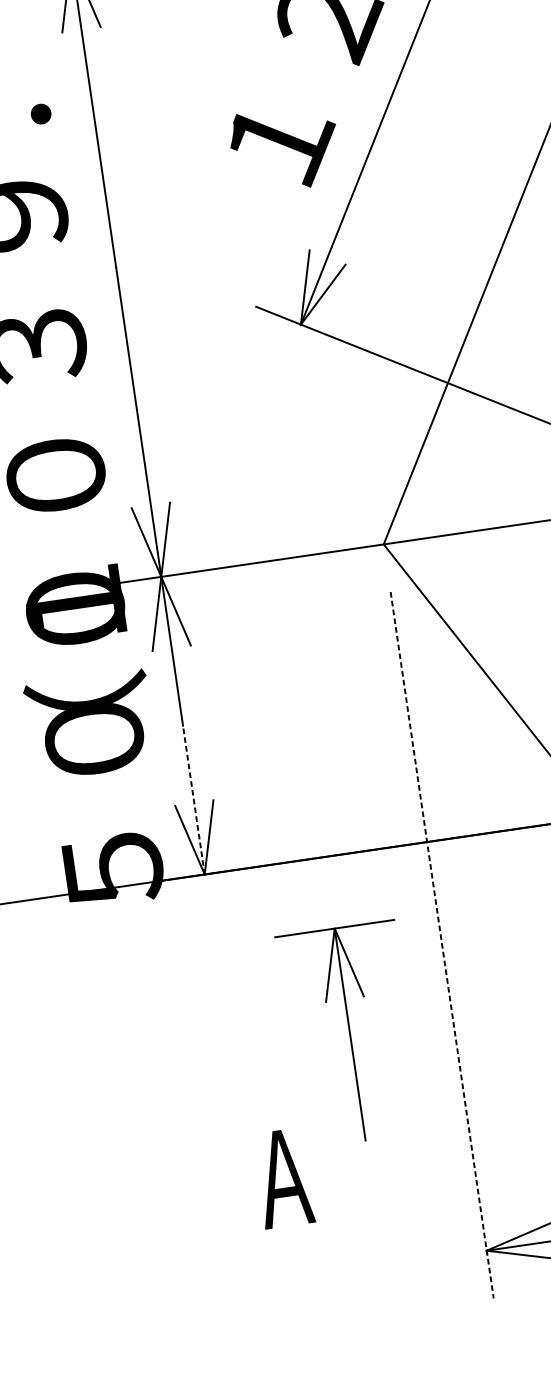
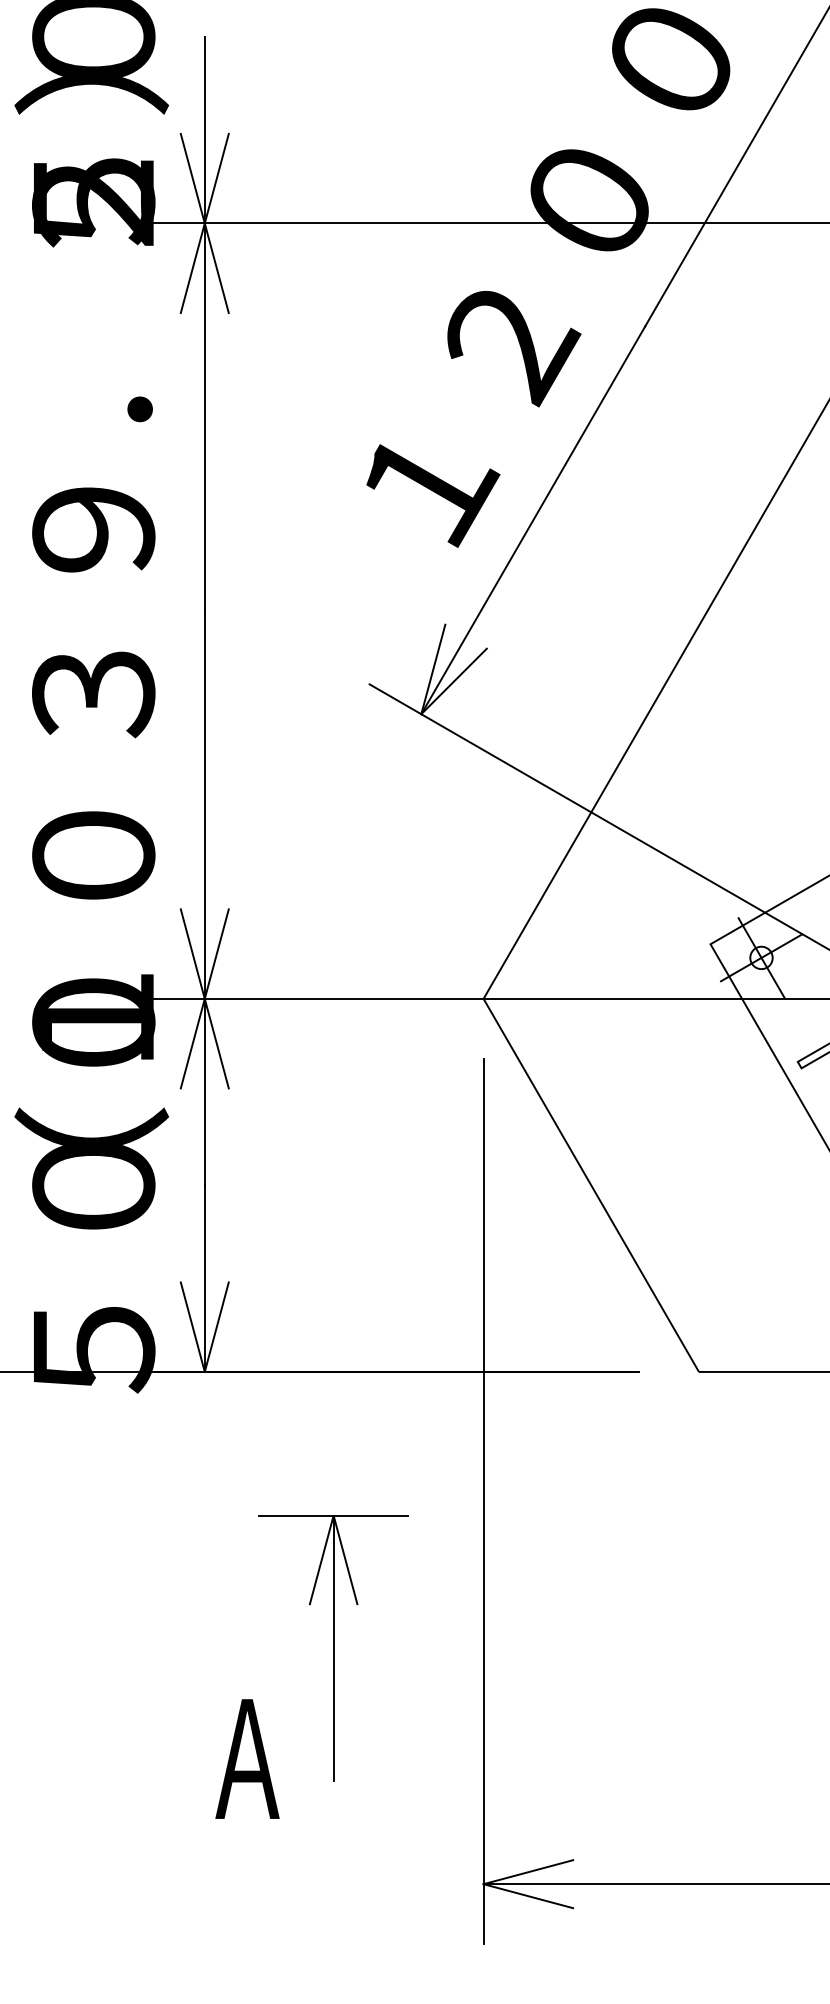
line: (193, 799) -> (204, 1278), dashed -> solid
line: (442, 945) -> (483, 1501), dashed -> solid
part: (350, 1034) -> (333, 1648), moved

